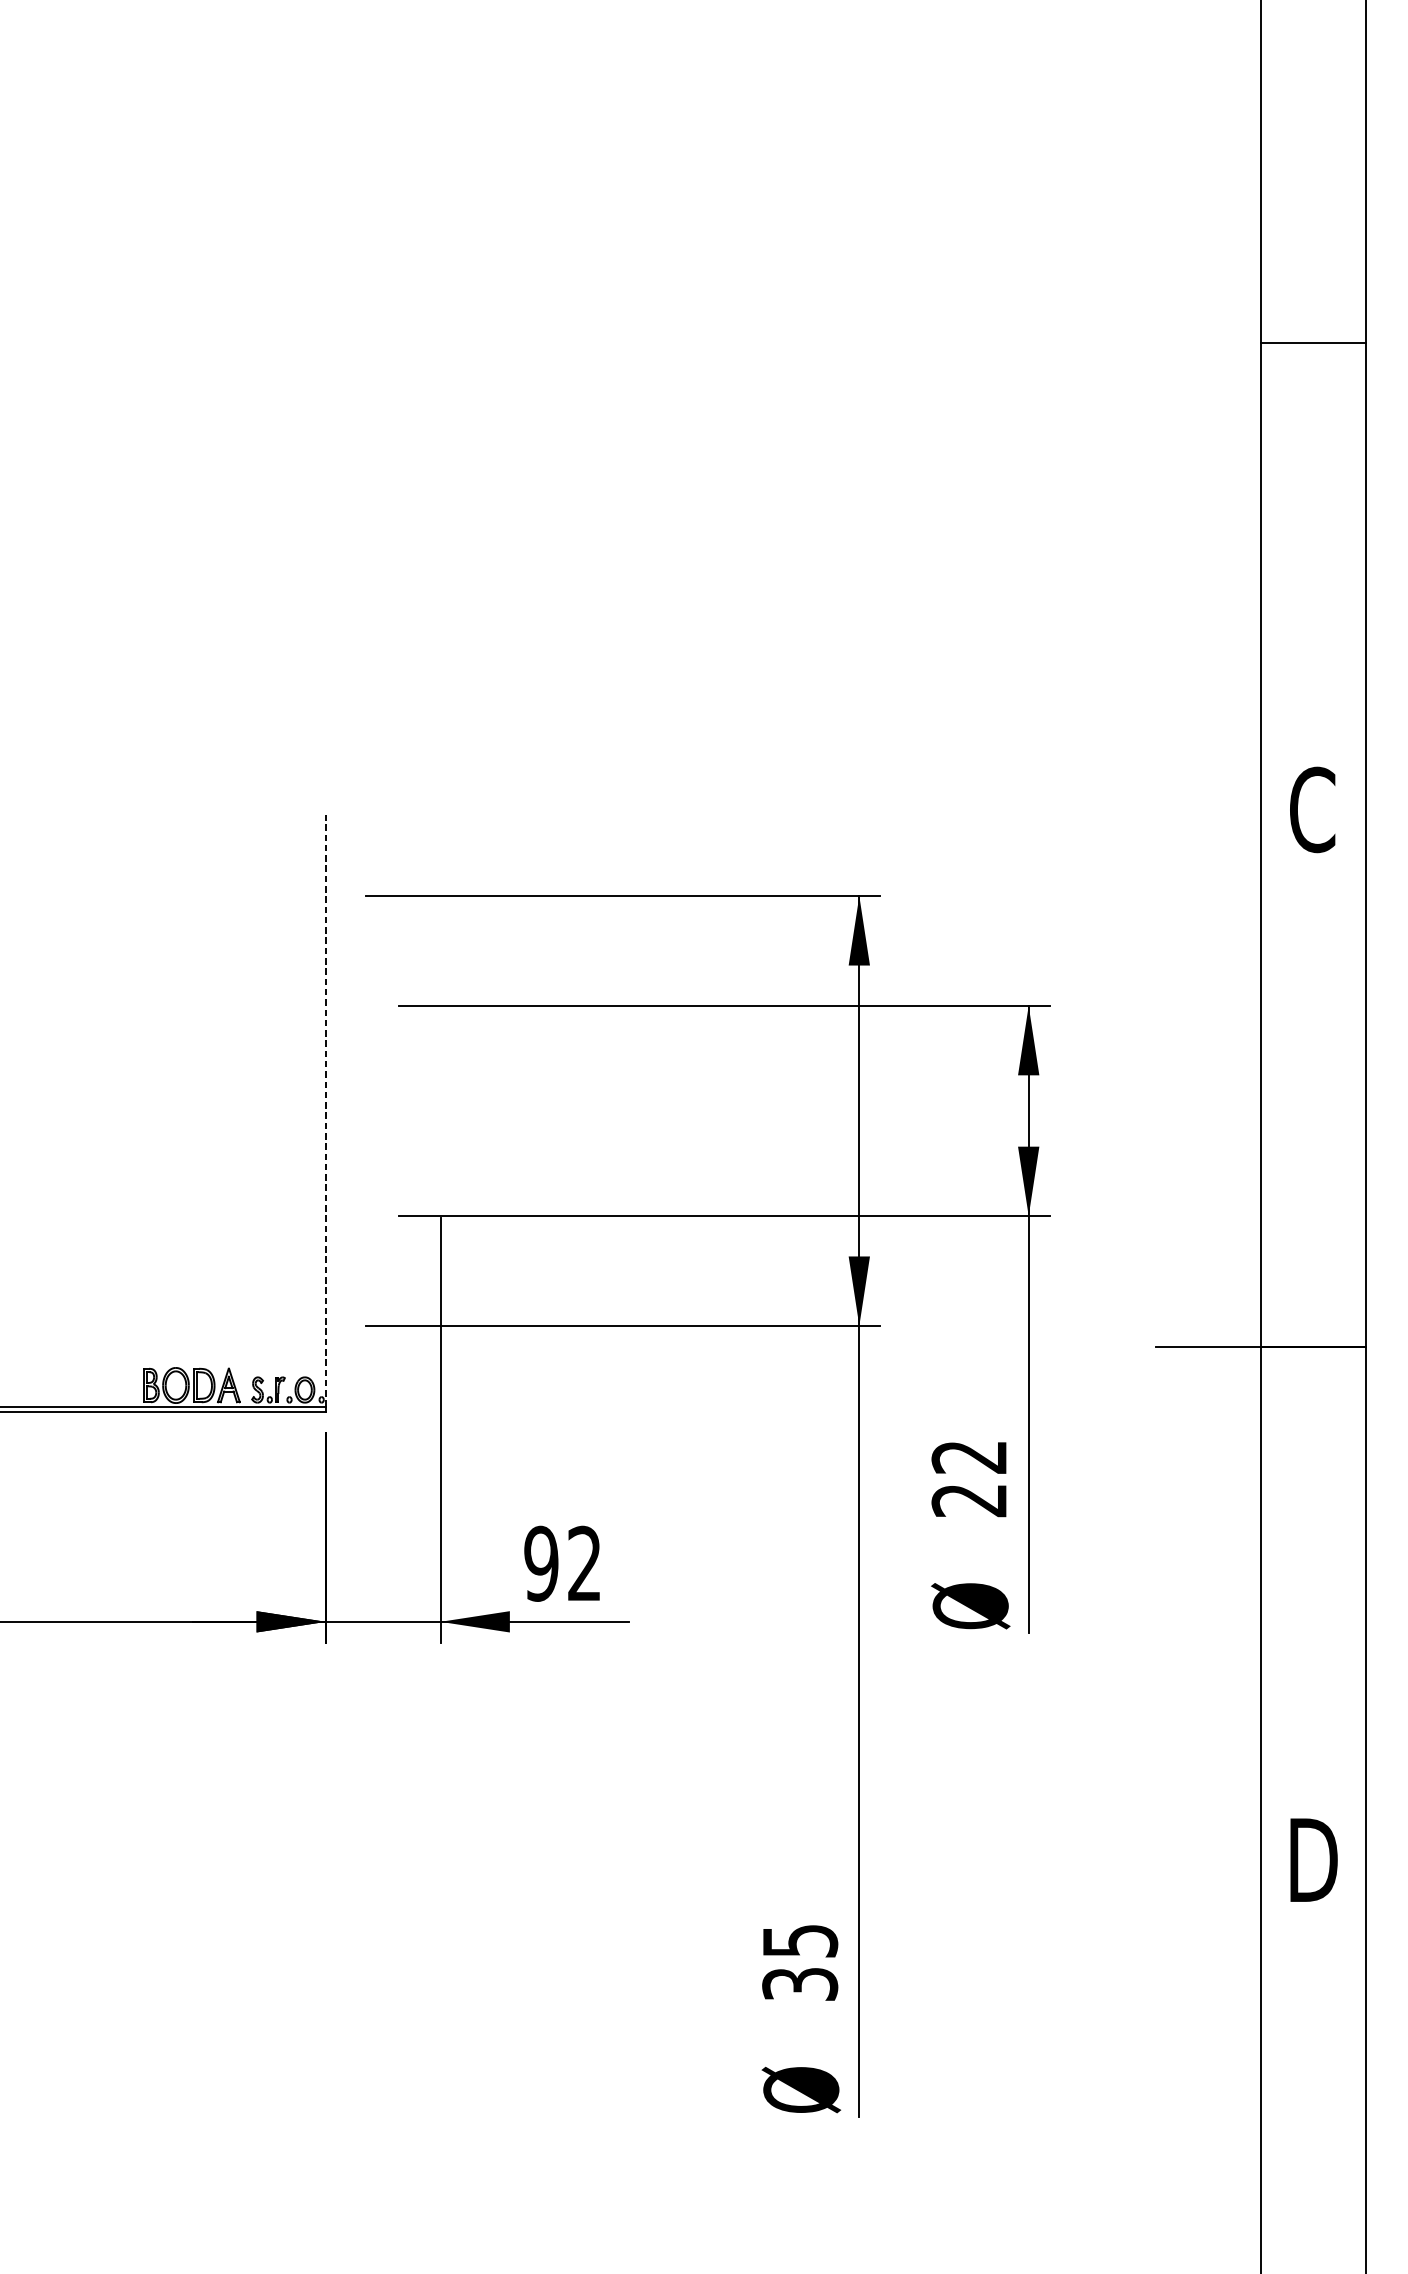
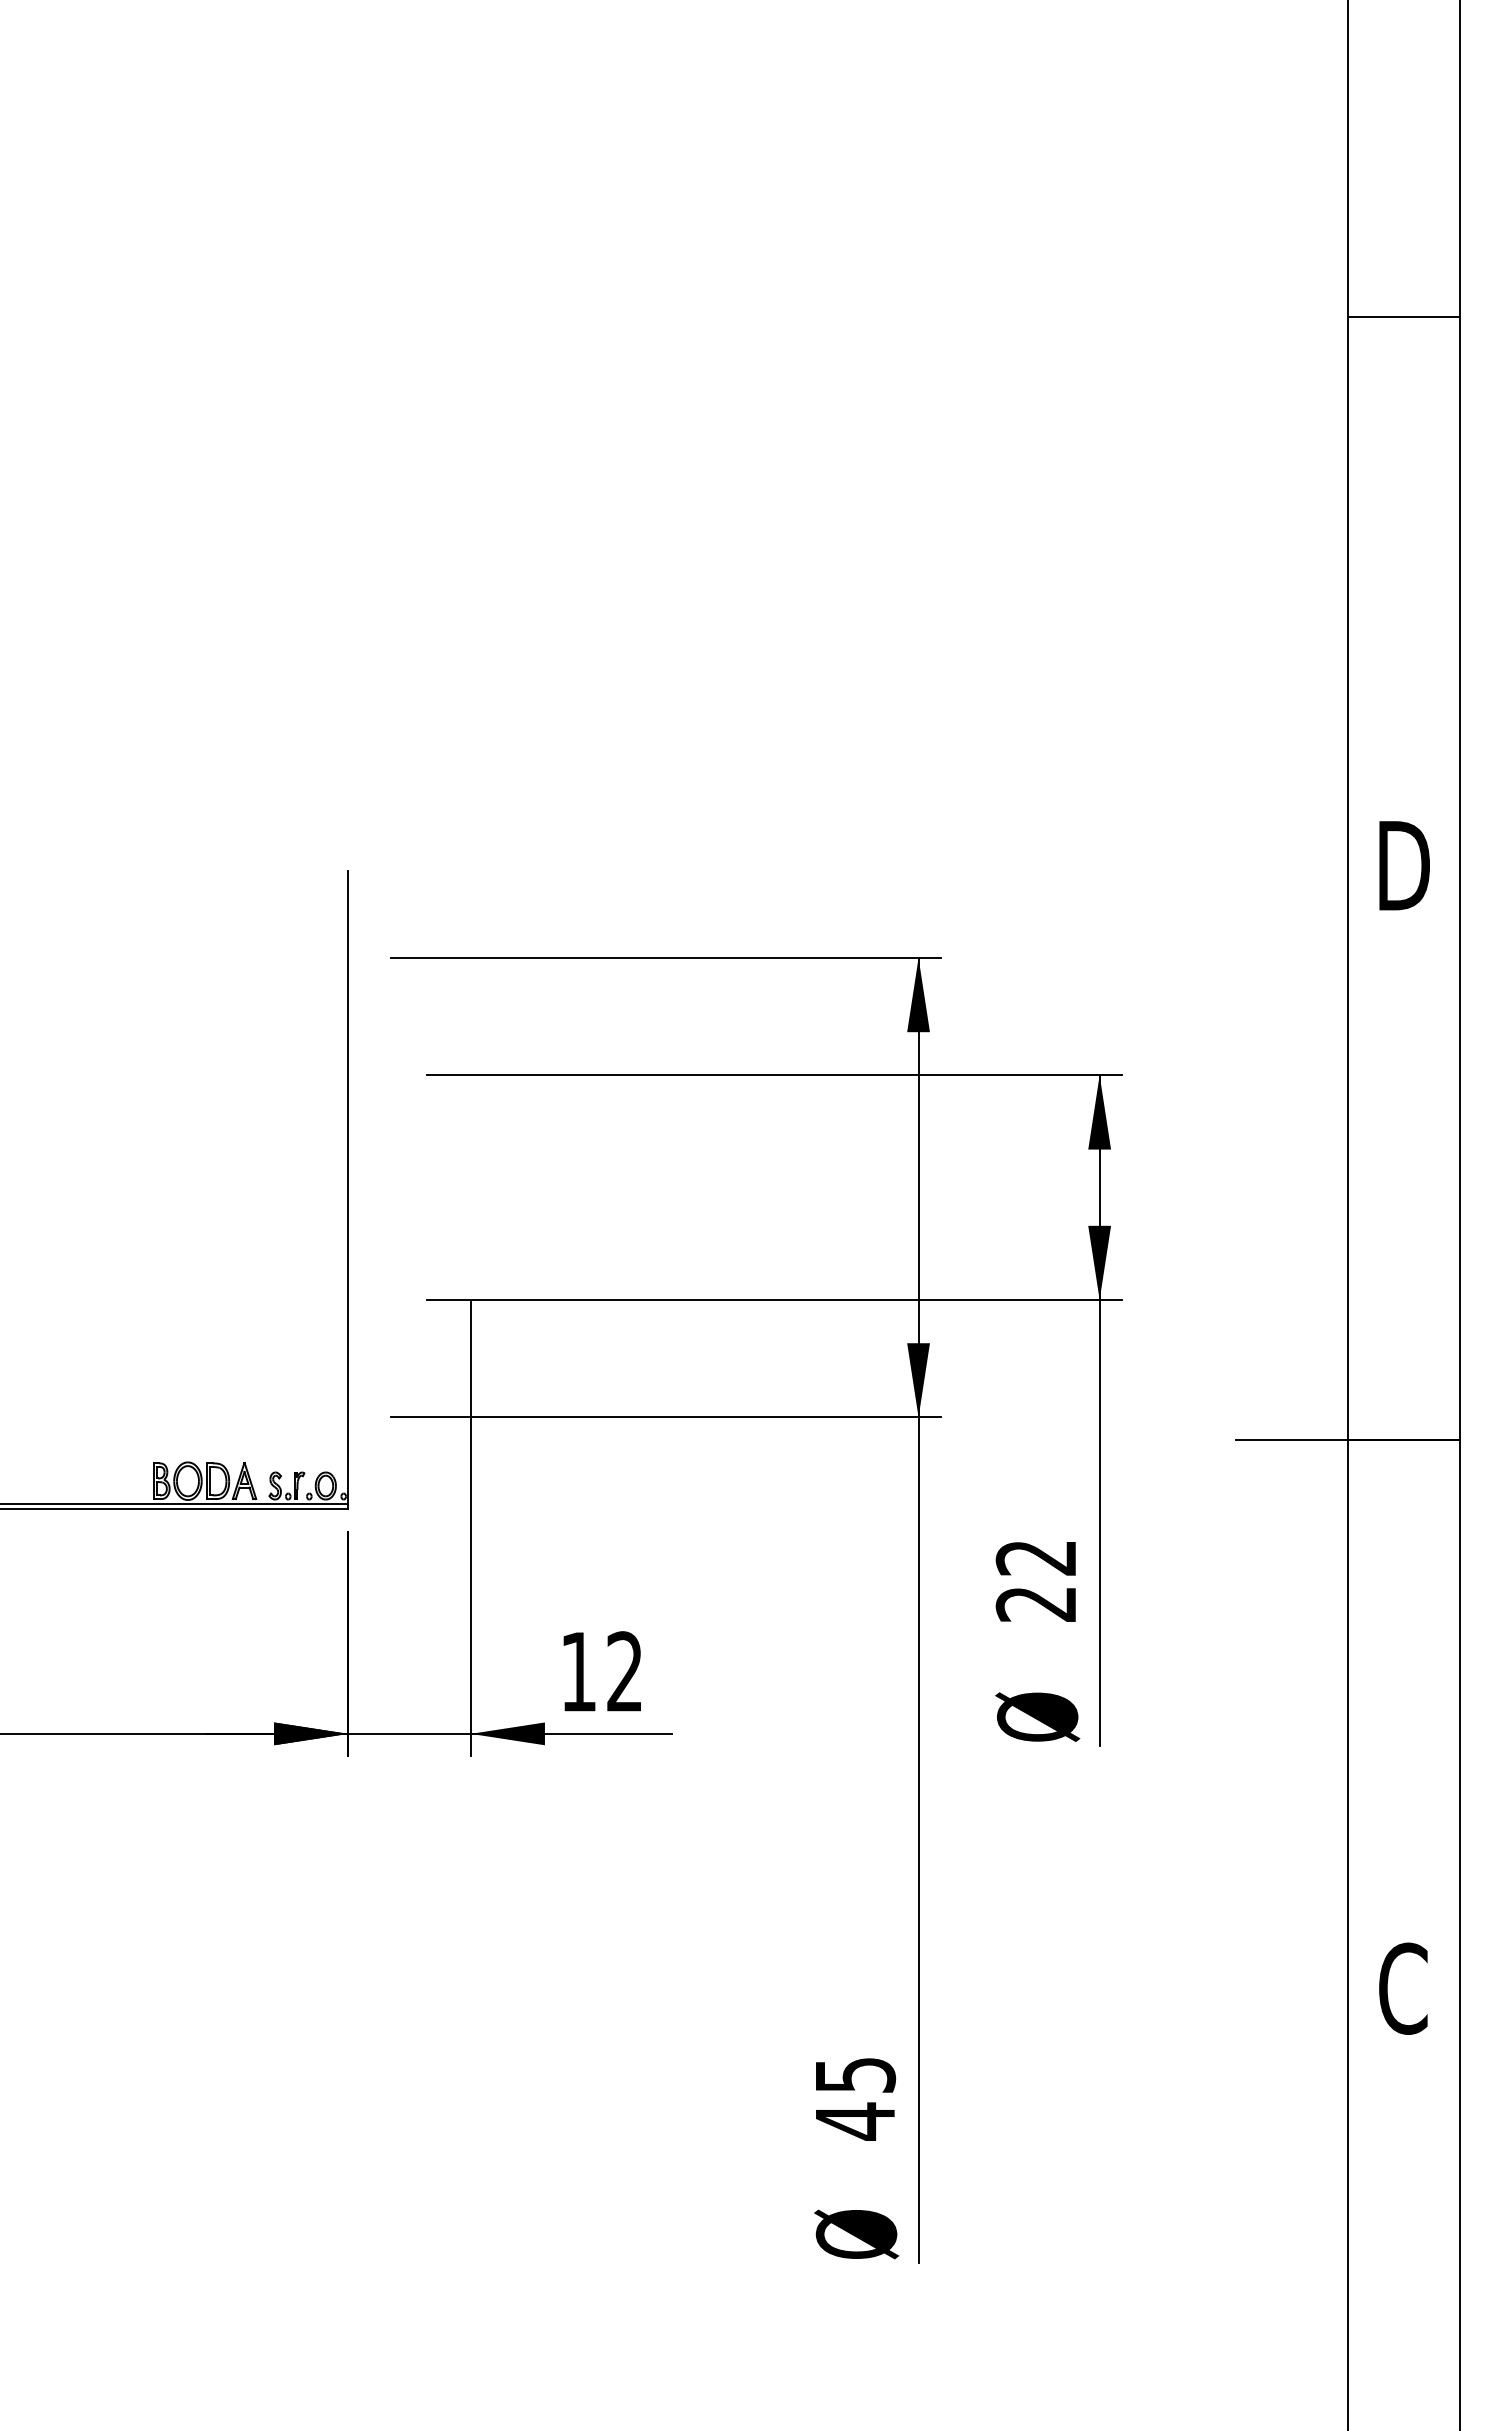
line: (1313, 342) -> (1404, 317), moved
text: (1313, 809) -> (1404, 865), C -> D
line: (326, 1110) -> (348, 1187), dashed -> solid
text: (541, 1563) -> (578, 1671), 92 -> 12
text: (1313, 1859) -> (1404, 1988), D -> C
text: (800, 1984) -> (855, 2121), 35 -> 45

